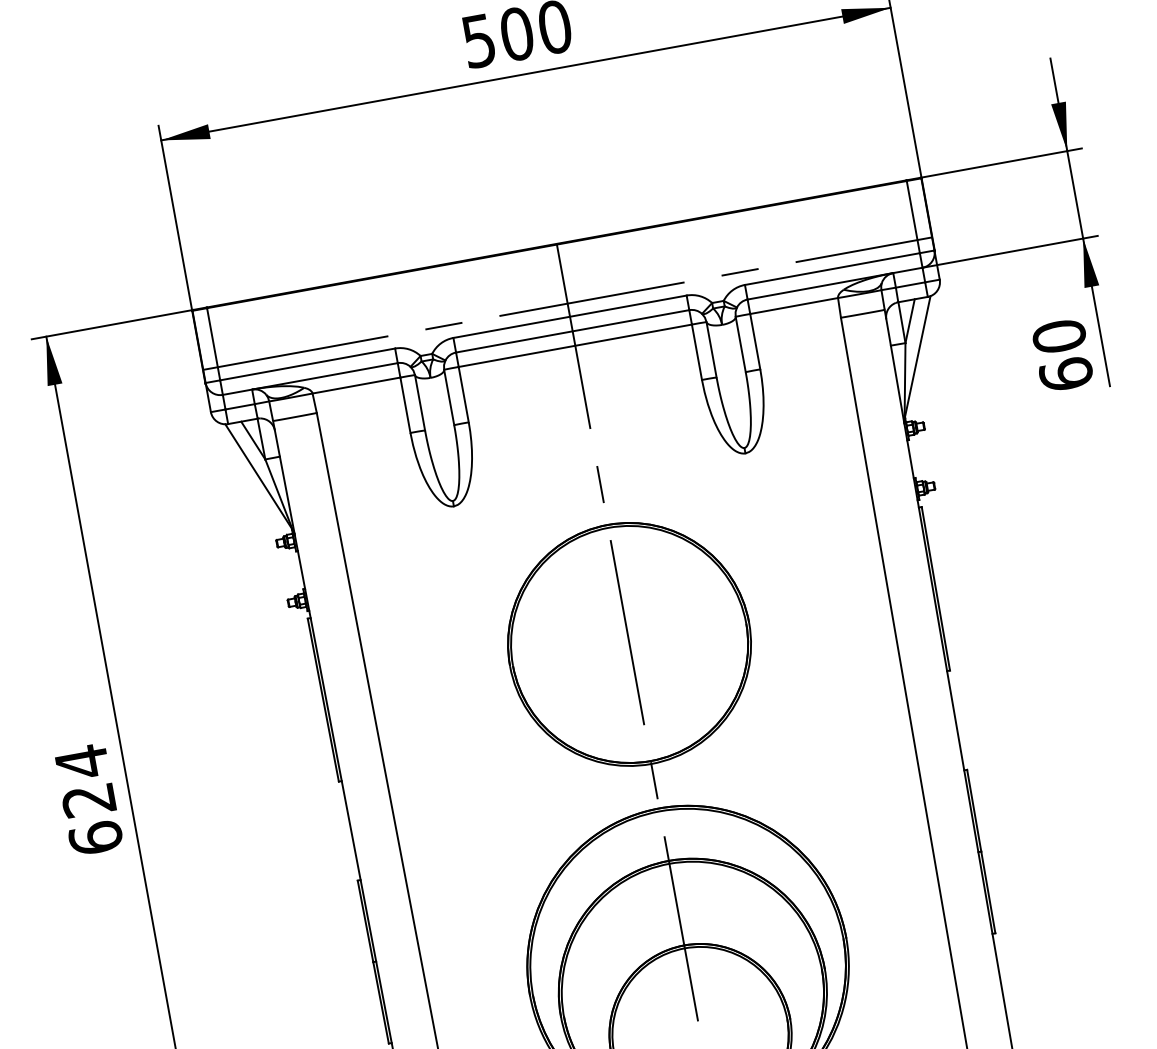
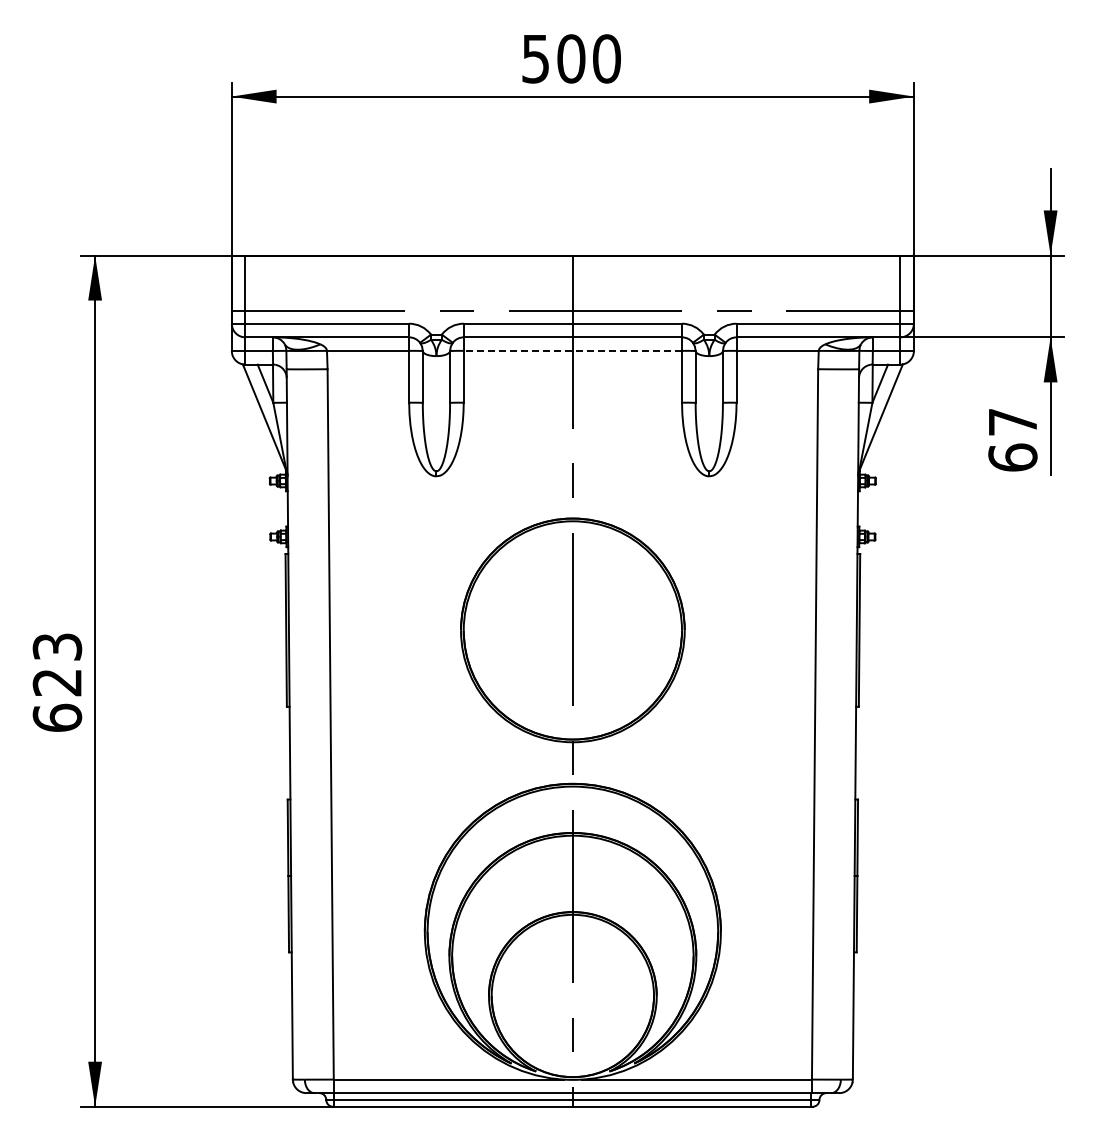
text: (1058, 336) -> (1012, 422), 60 -> 67
line: (574, 345) -> (572, 350), solid -> dashed
text: (82, 761) -> (57, 646), 624 -> 623

